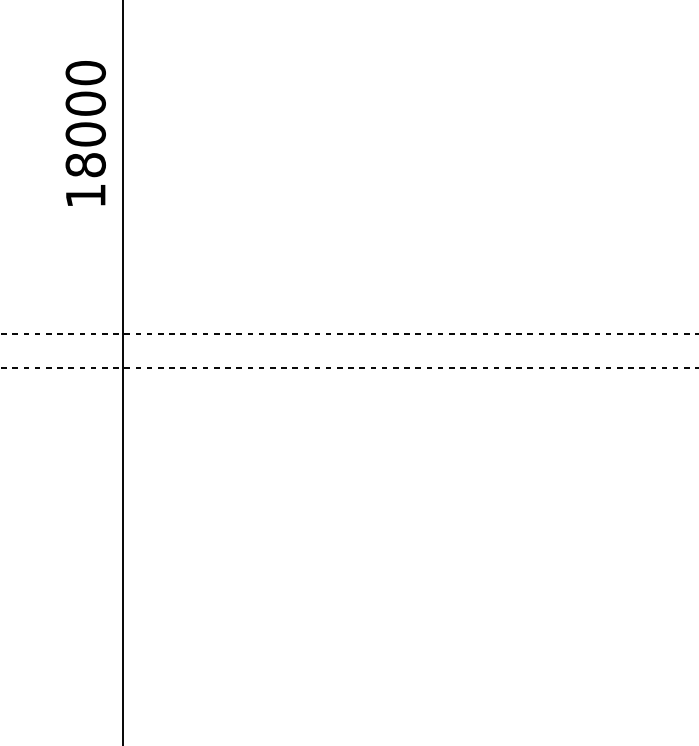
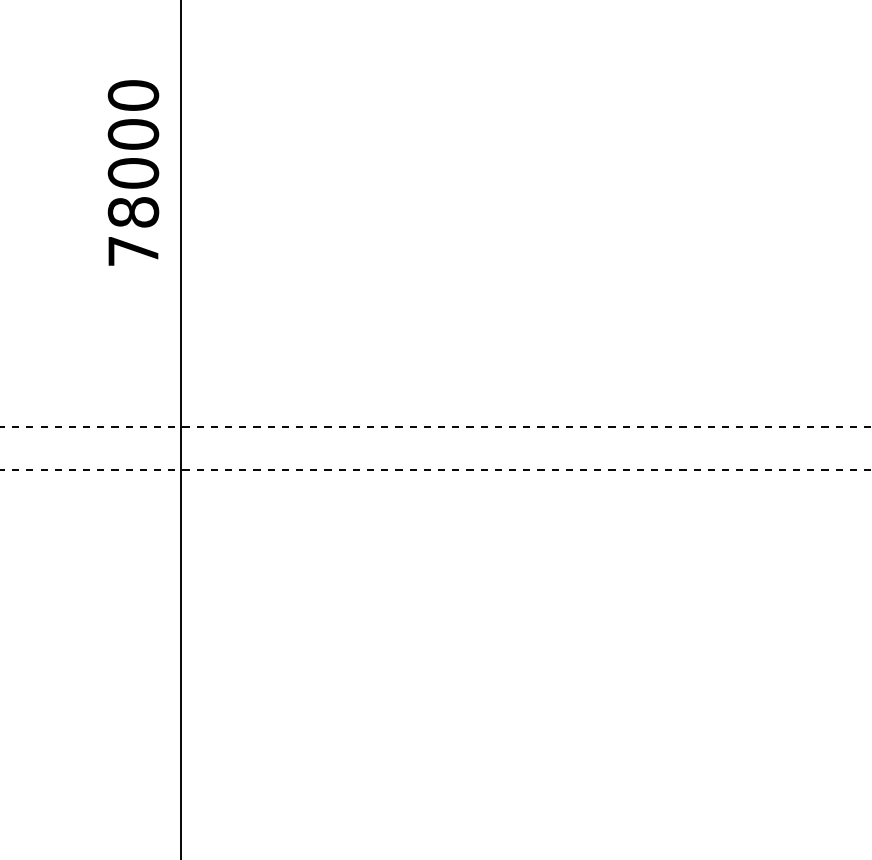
text: (85, 195) -> (133, 250), 18000 -> 78000

